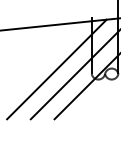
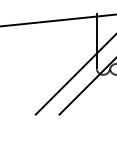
line: (56, 69) -> (61, 64), removed

